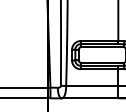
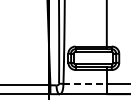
line: (92, 85) -> (85, 83), solid -> dashed

